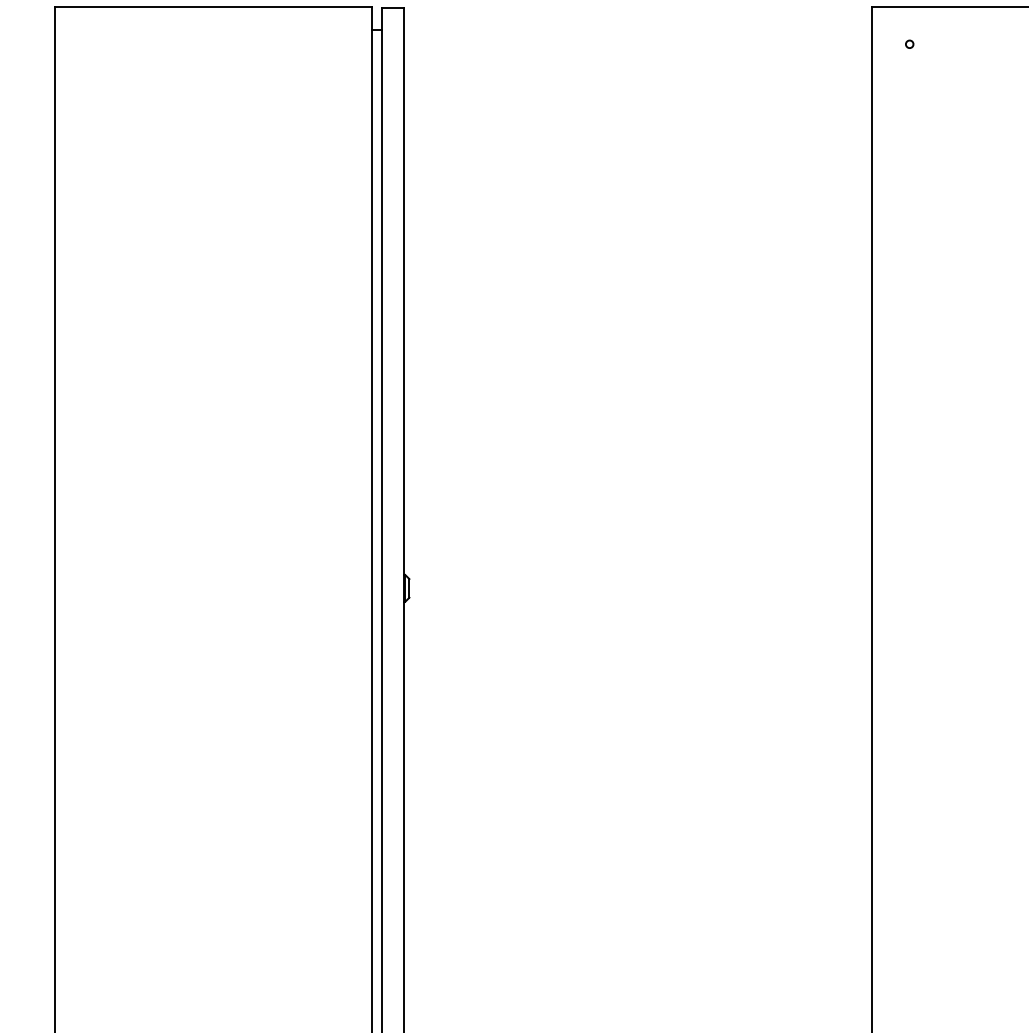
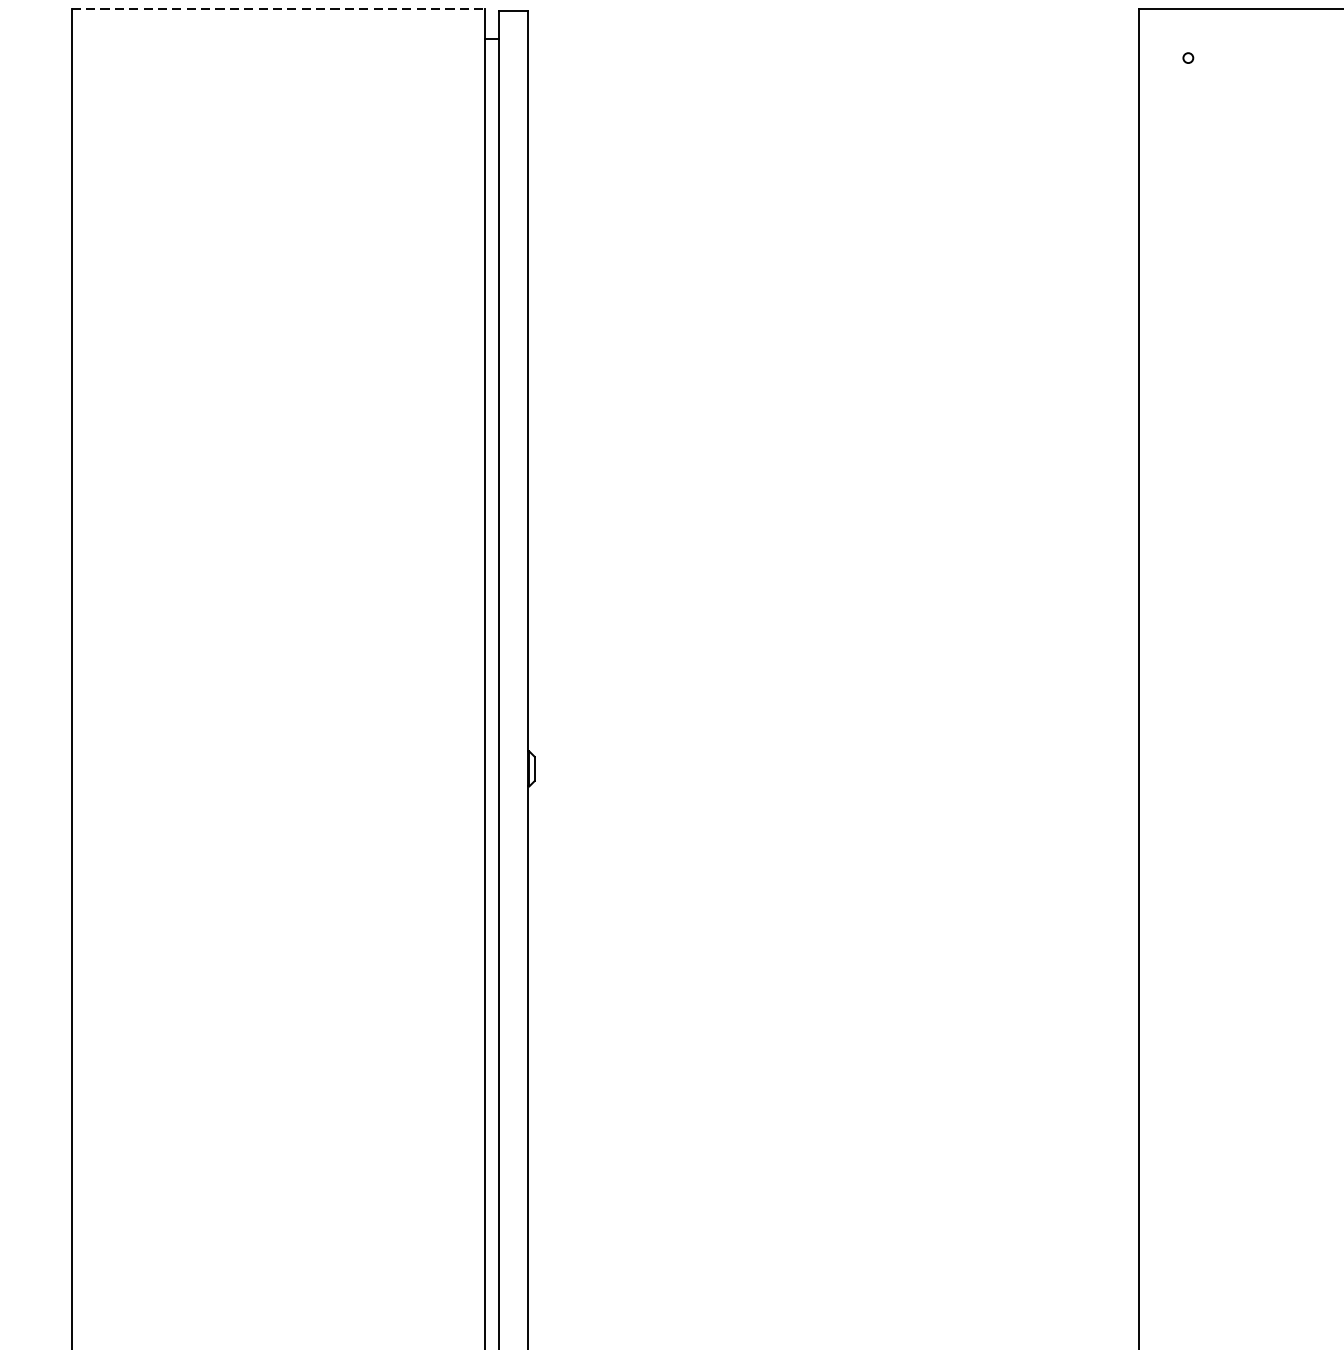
line: (213, 6) -> (278, 8), solid -> dashed

